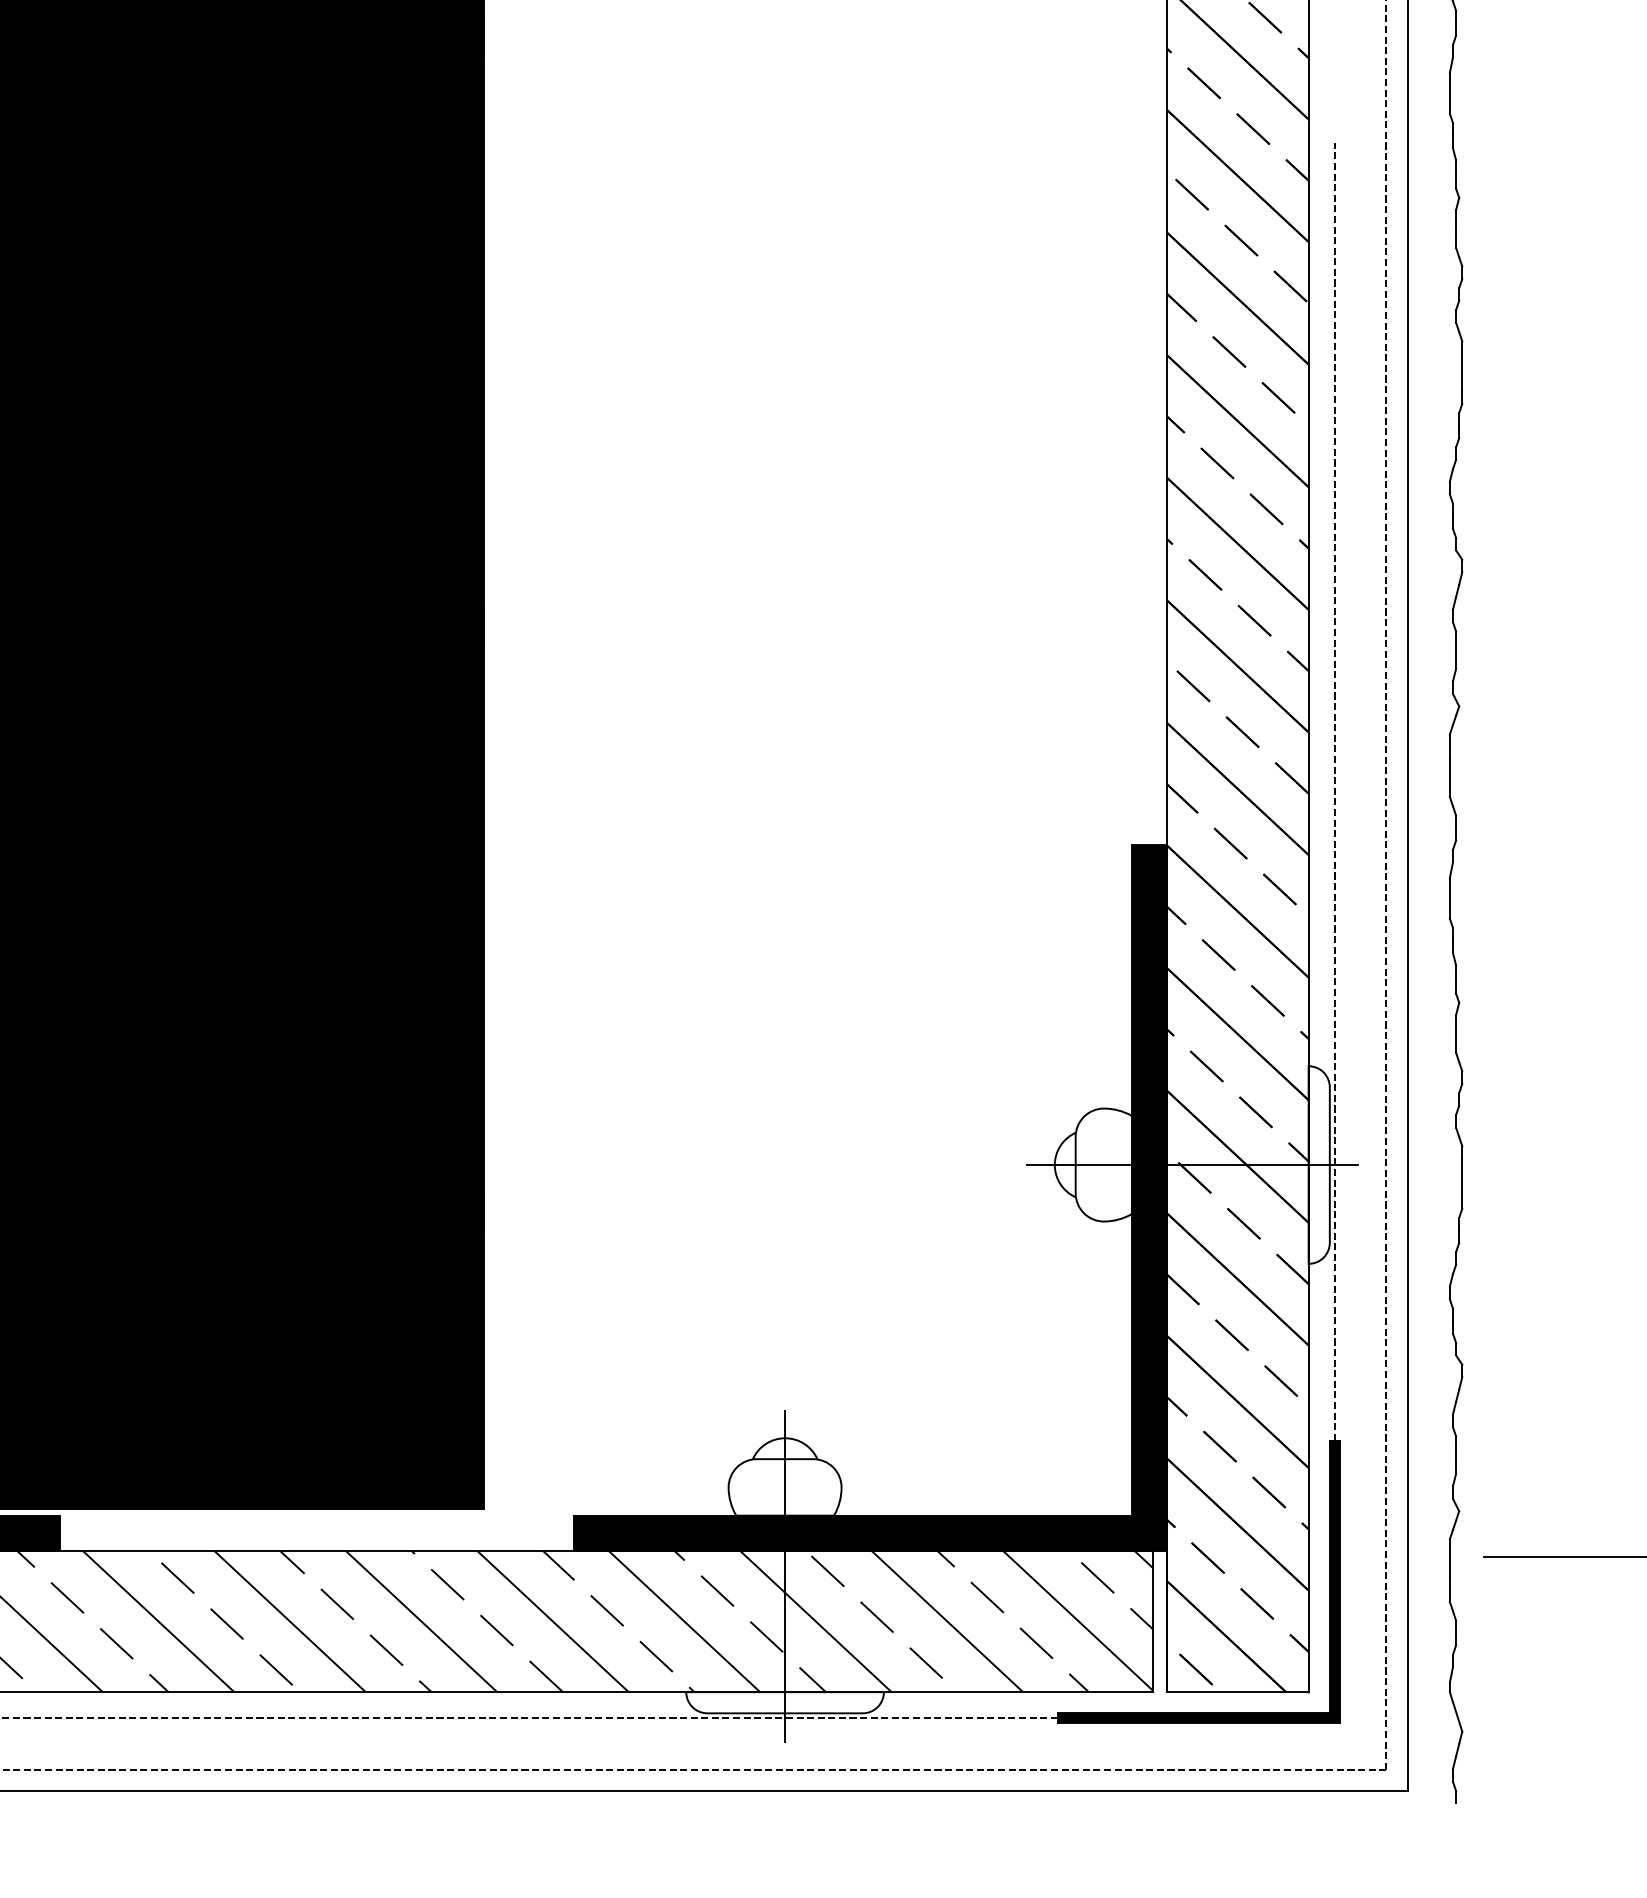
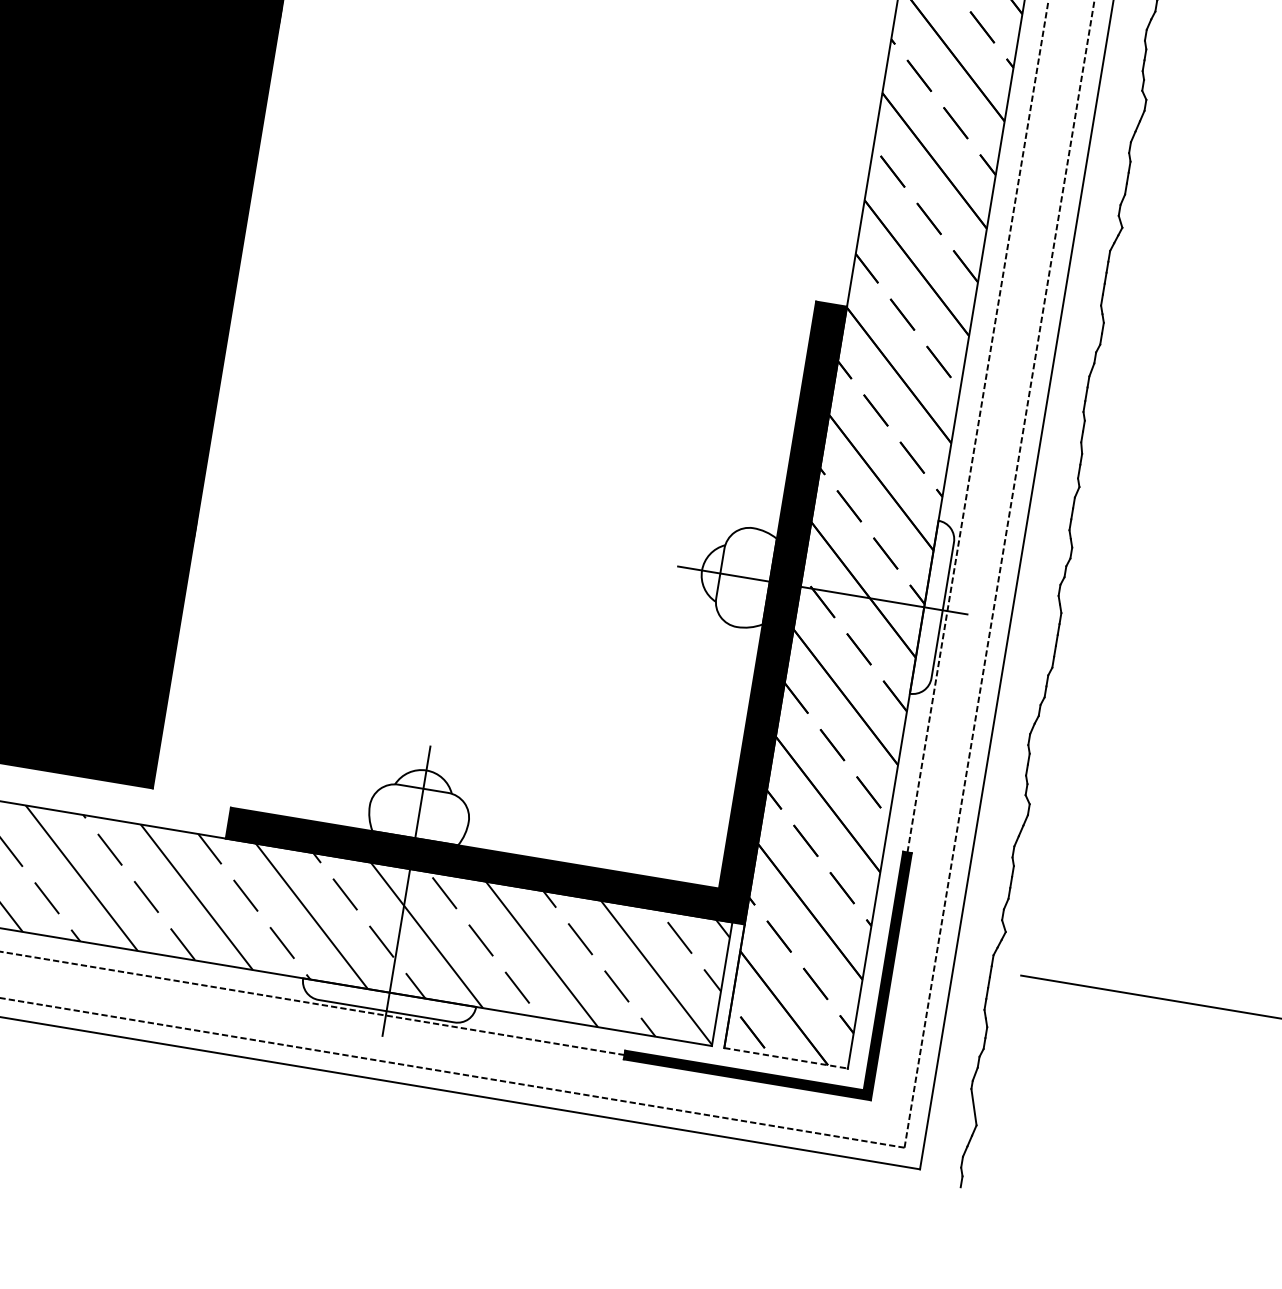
line: (1238, 1692) -> (786, 1058), solid -> dashed

